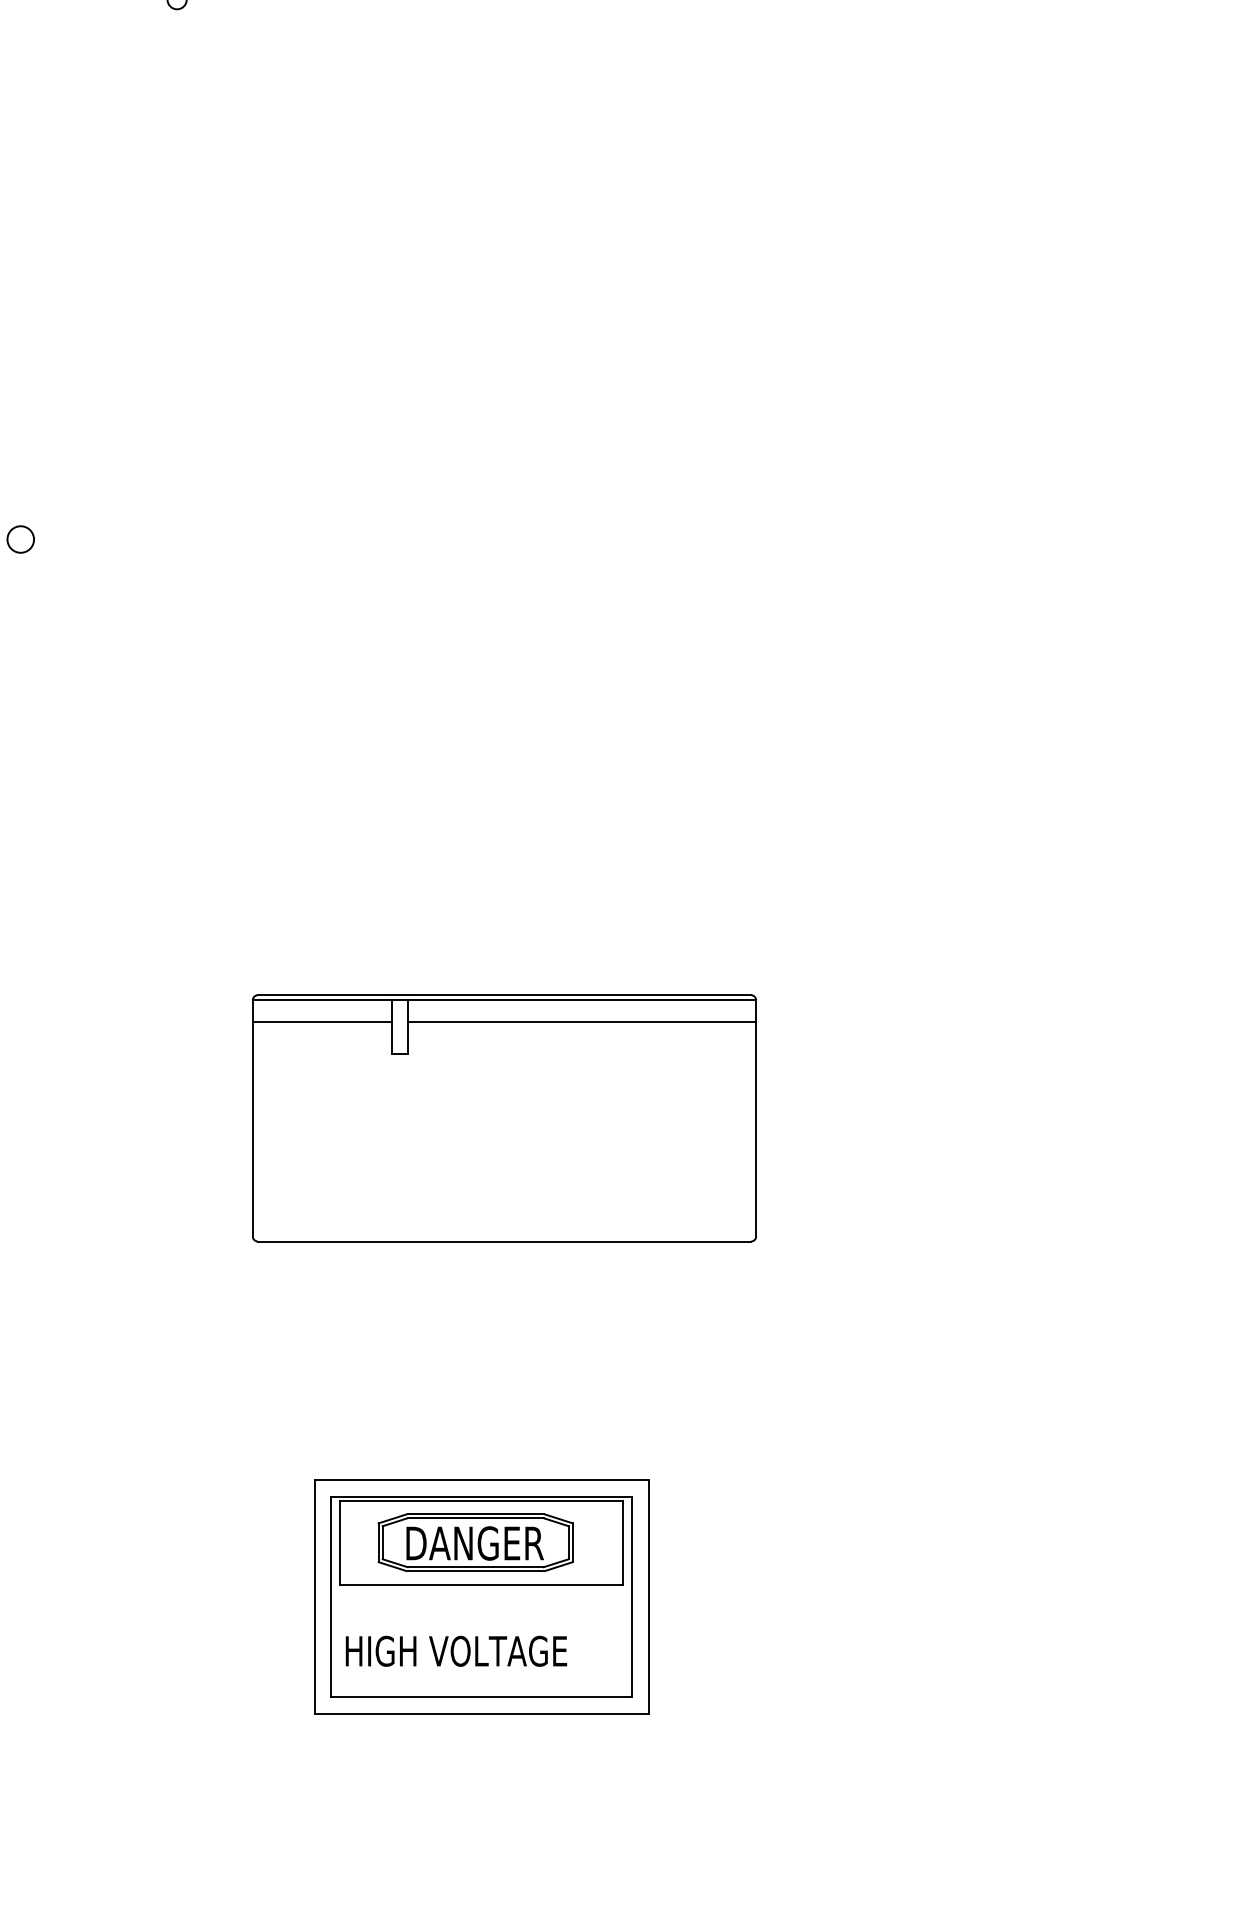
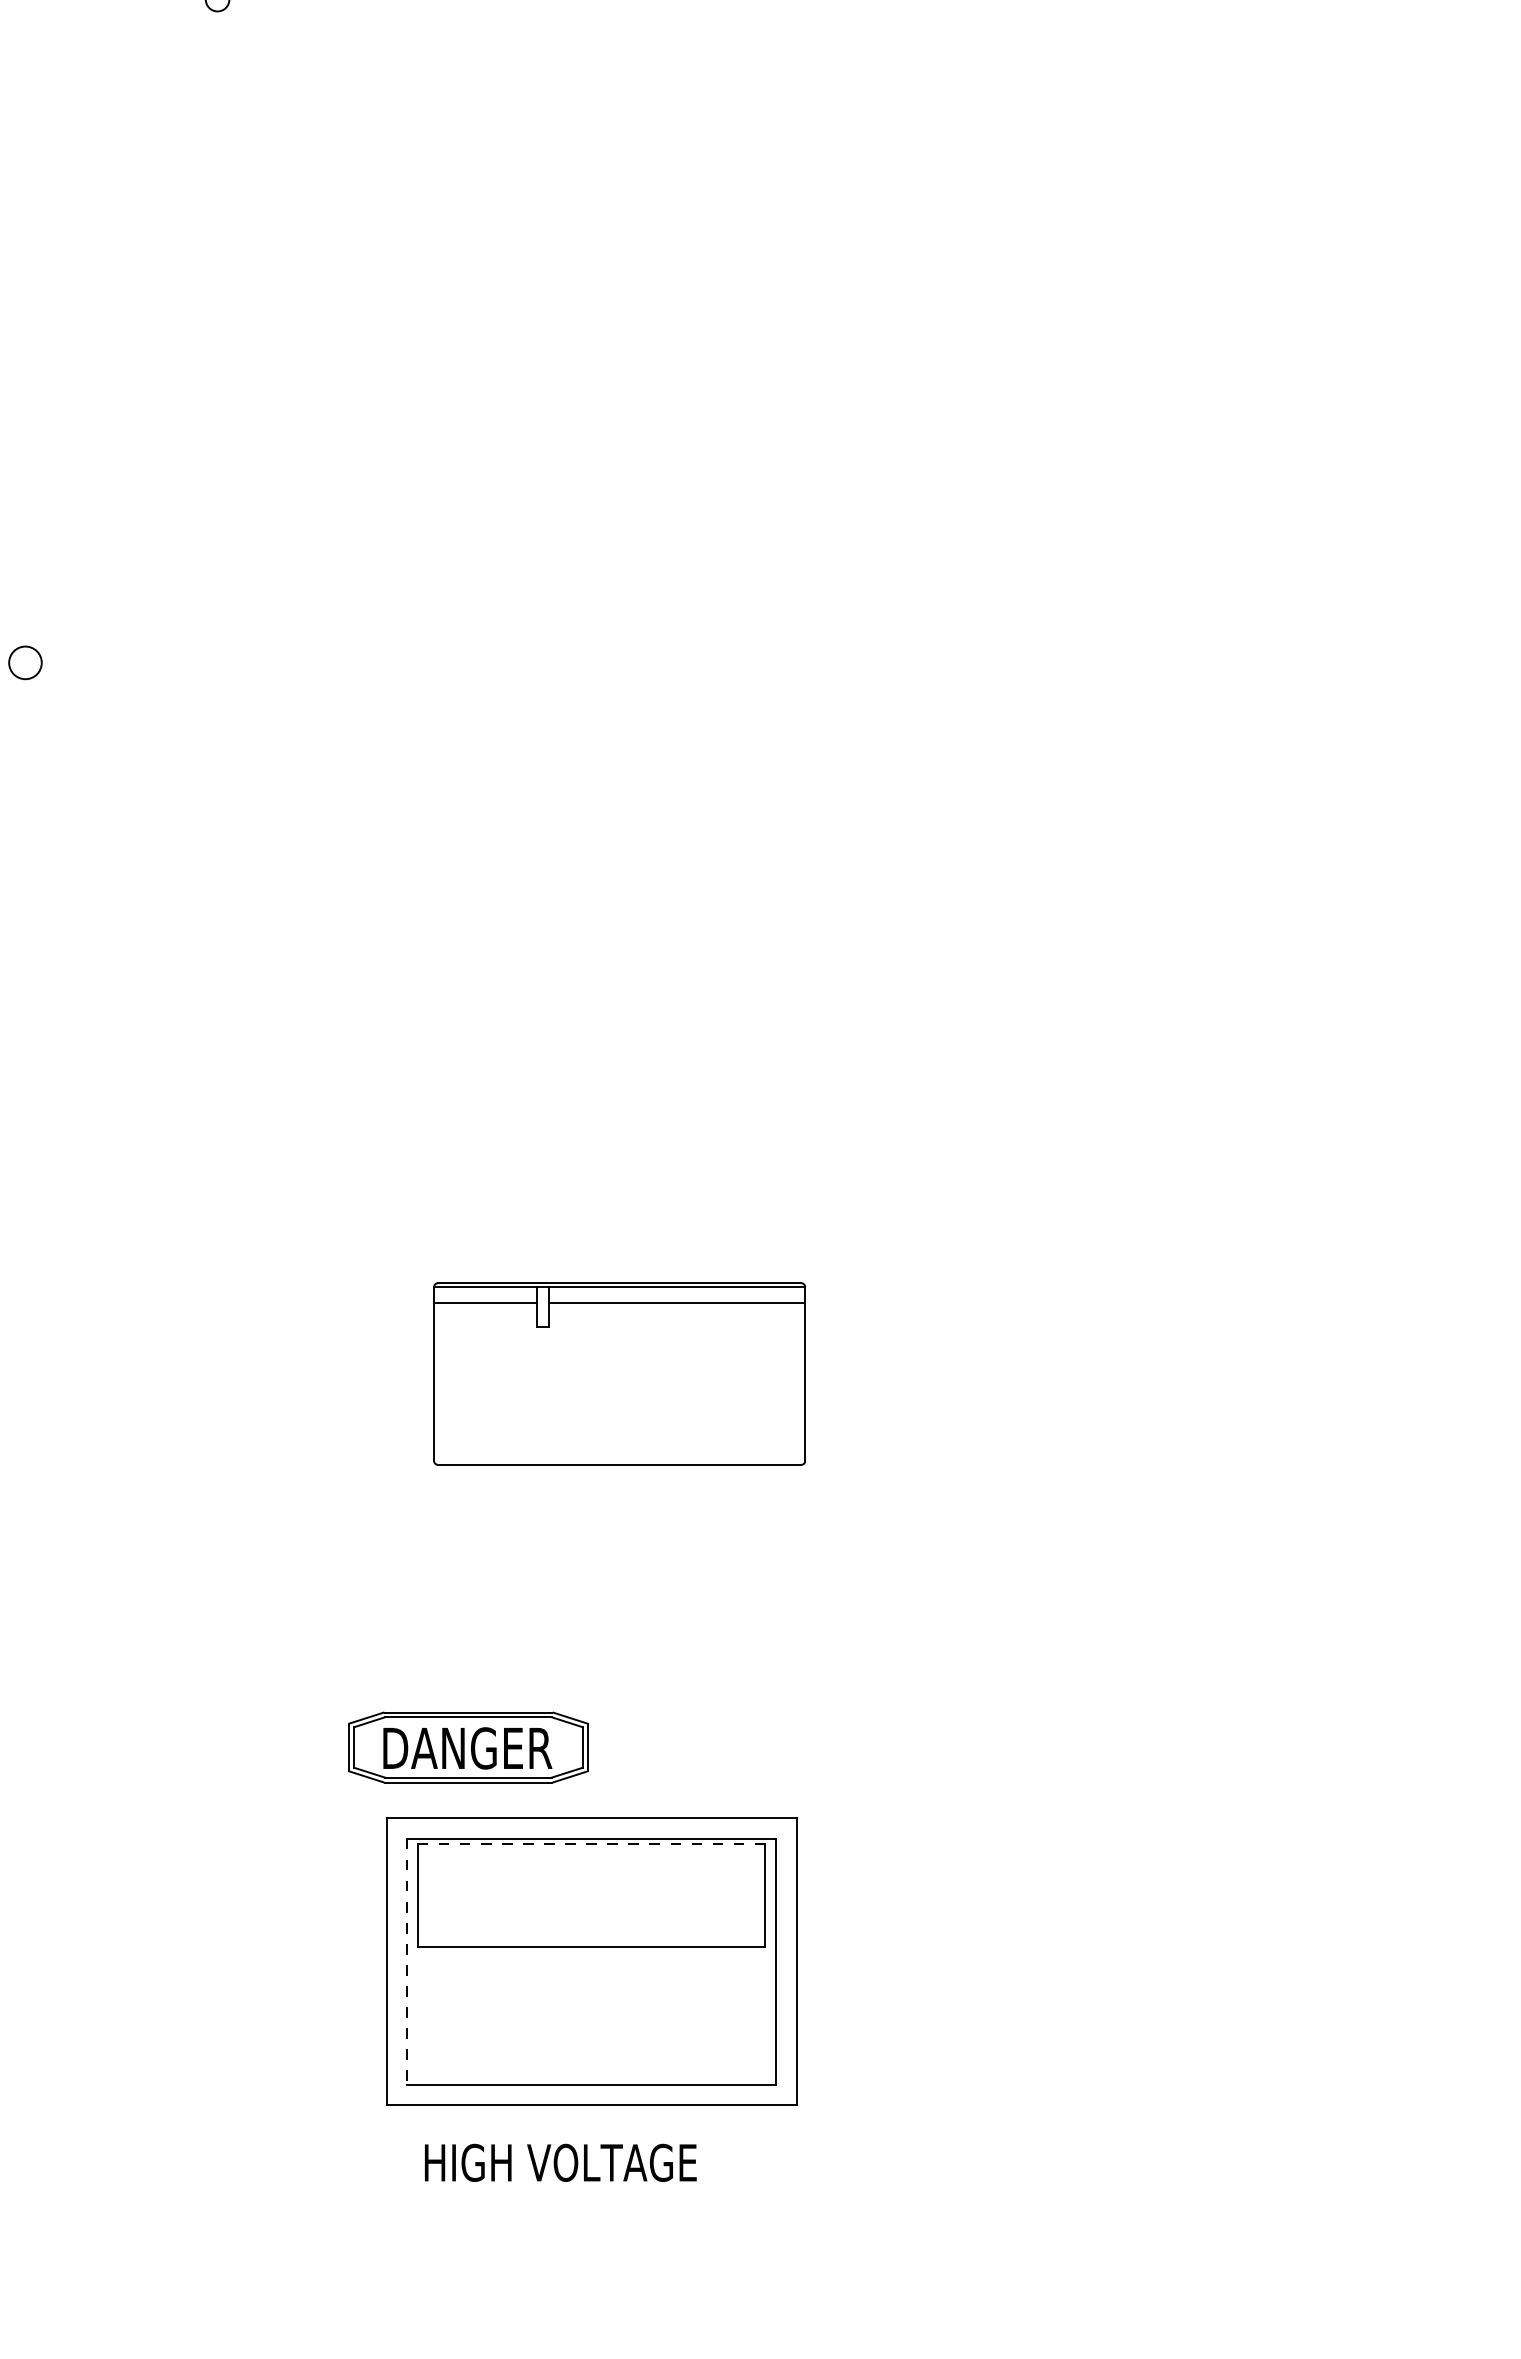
part: (504, 1117) -> (619, 1373), size x0.6
line: (481, 1500) -> (591, 1843), solid -> dashed
part: (475, 1542) -> (468, 1747), moved
line: (331, 1597) -> (407, 1962), solid -> dashed
text: (456, 1651) -> (560, 2162), moved

